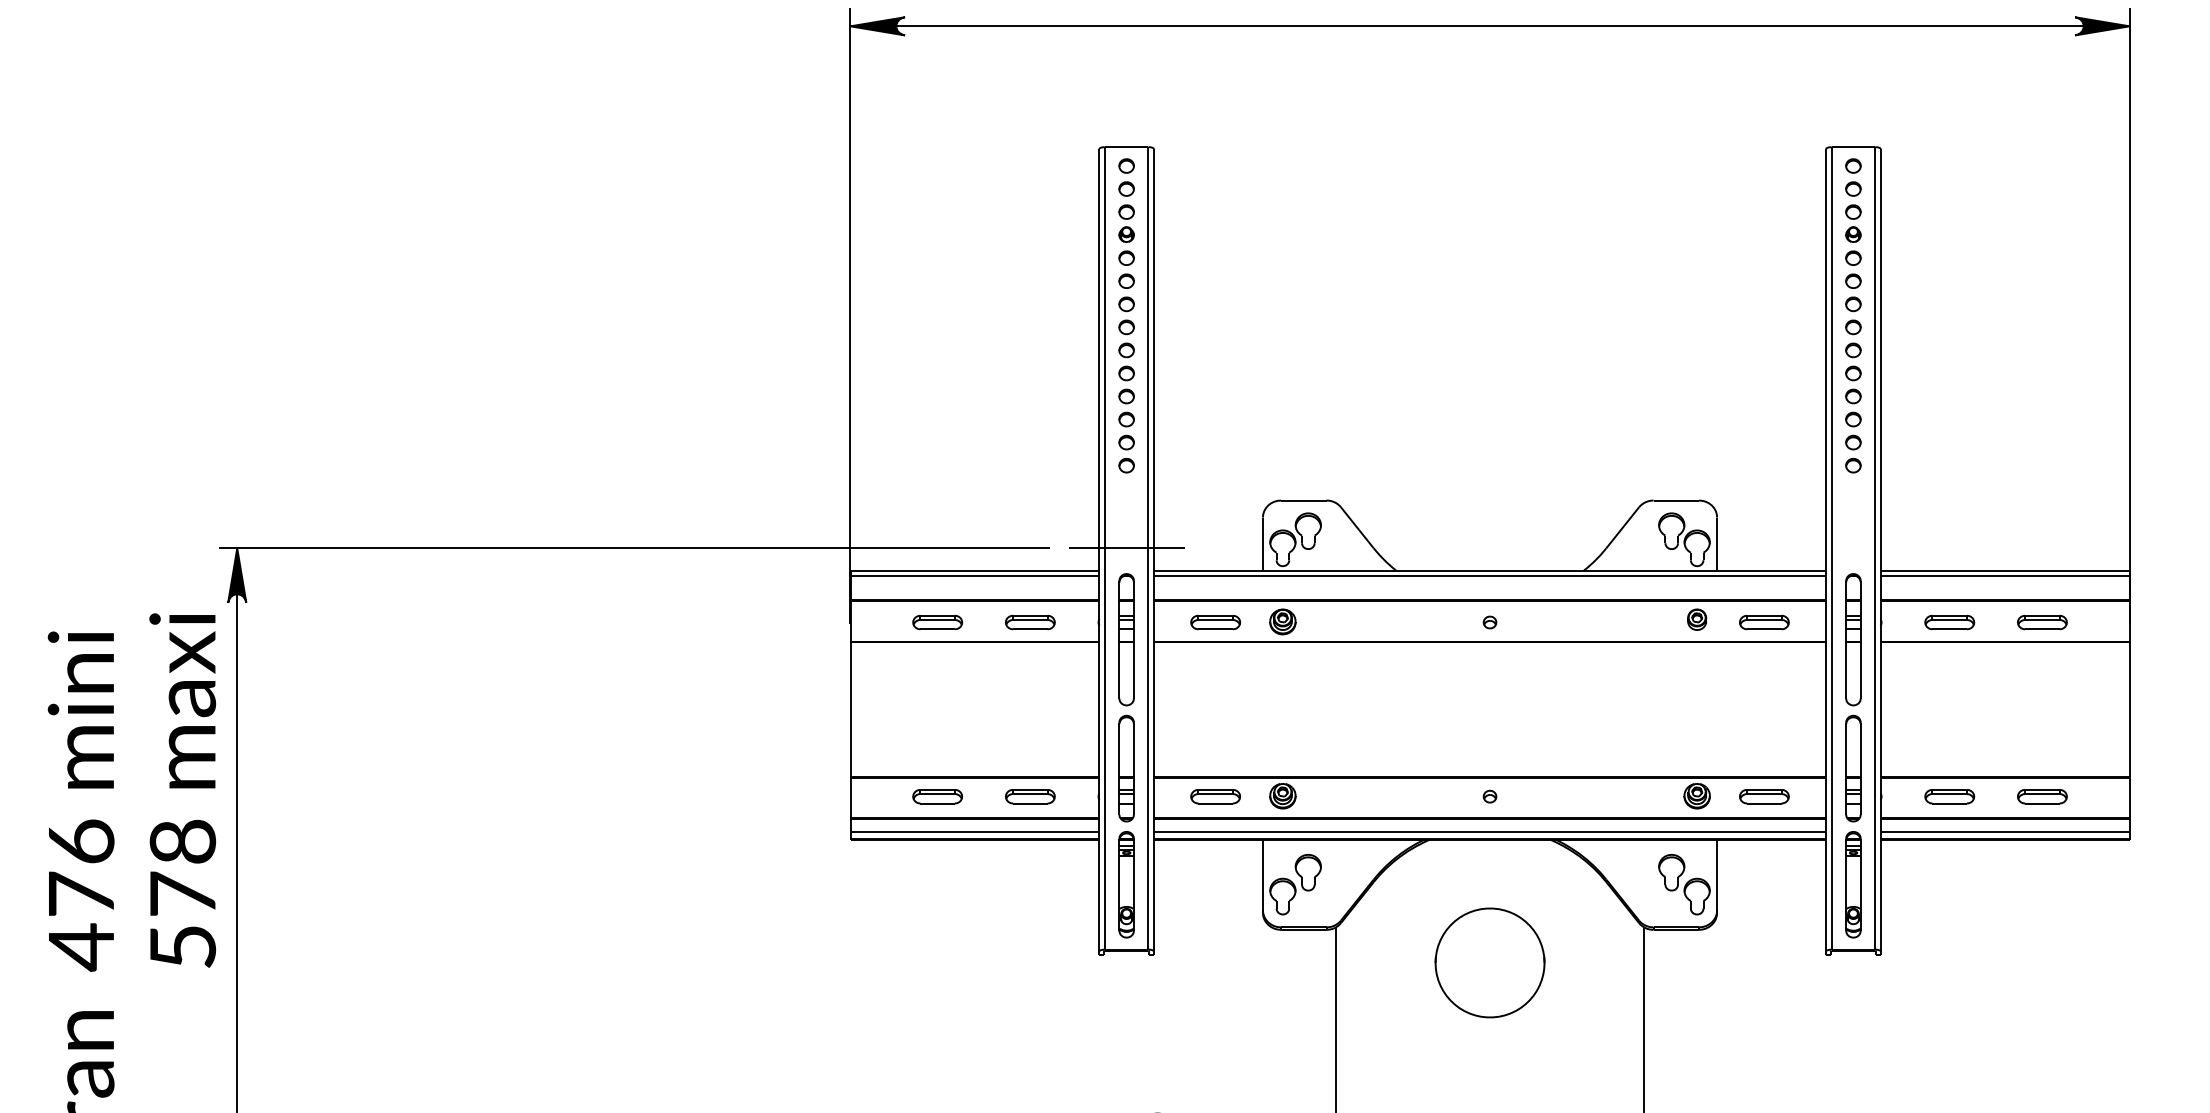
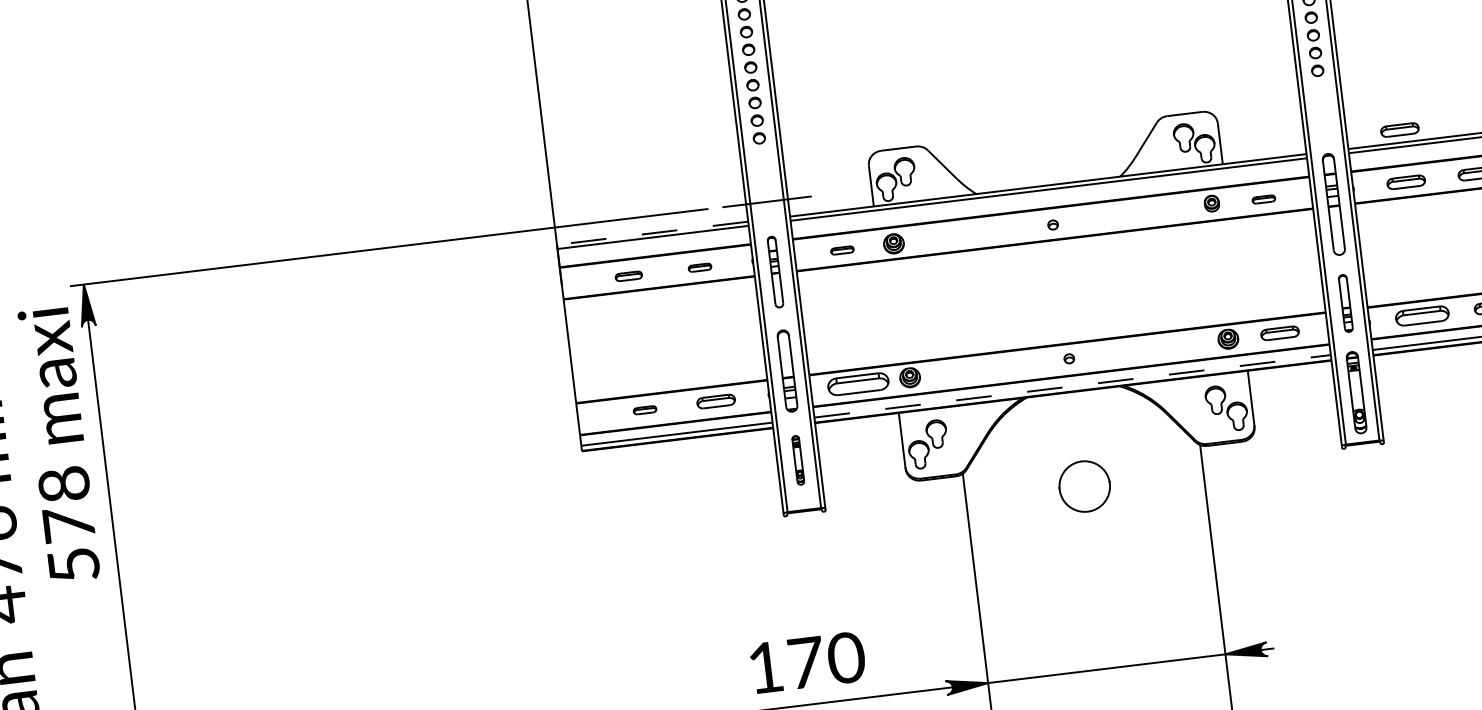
part: (1949, 554) -> (1399, 130), added
line: (974, 570) -> (652, 233), solid -> dashed
part: (937, 622) -> (628, 276), size x0.7
part: (1030, 622) -> (700, 267), size x0.6
part: (1215, 622) -> (842, 250), size x0.6
part: (1764, 622) -> (1263, 199), size x0.6
part: (1126, 639) -> (775, 271), size x0.7
part: (1853, 768) -> (1345, 303), size x0.7
text: (182, 790) -> (59, 445), moved
part: (937, 796) -> (644, 410), size x0.6
part: (1215, 796) -> (858, 384), size x1.6
part: (1949, 796) -> (1422, 315), size x1.4
line: (1490, 832) -> (1072, 386), solid -> dashed
part: (1126, 884) -> (798, 460), size x0.6
part: (1489, 962) -> (1084, 486), size x0.6

